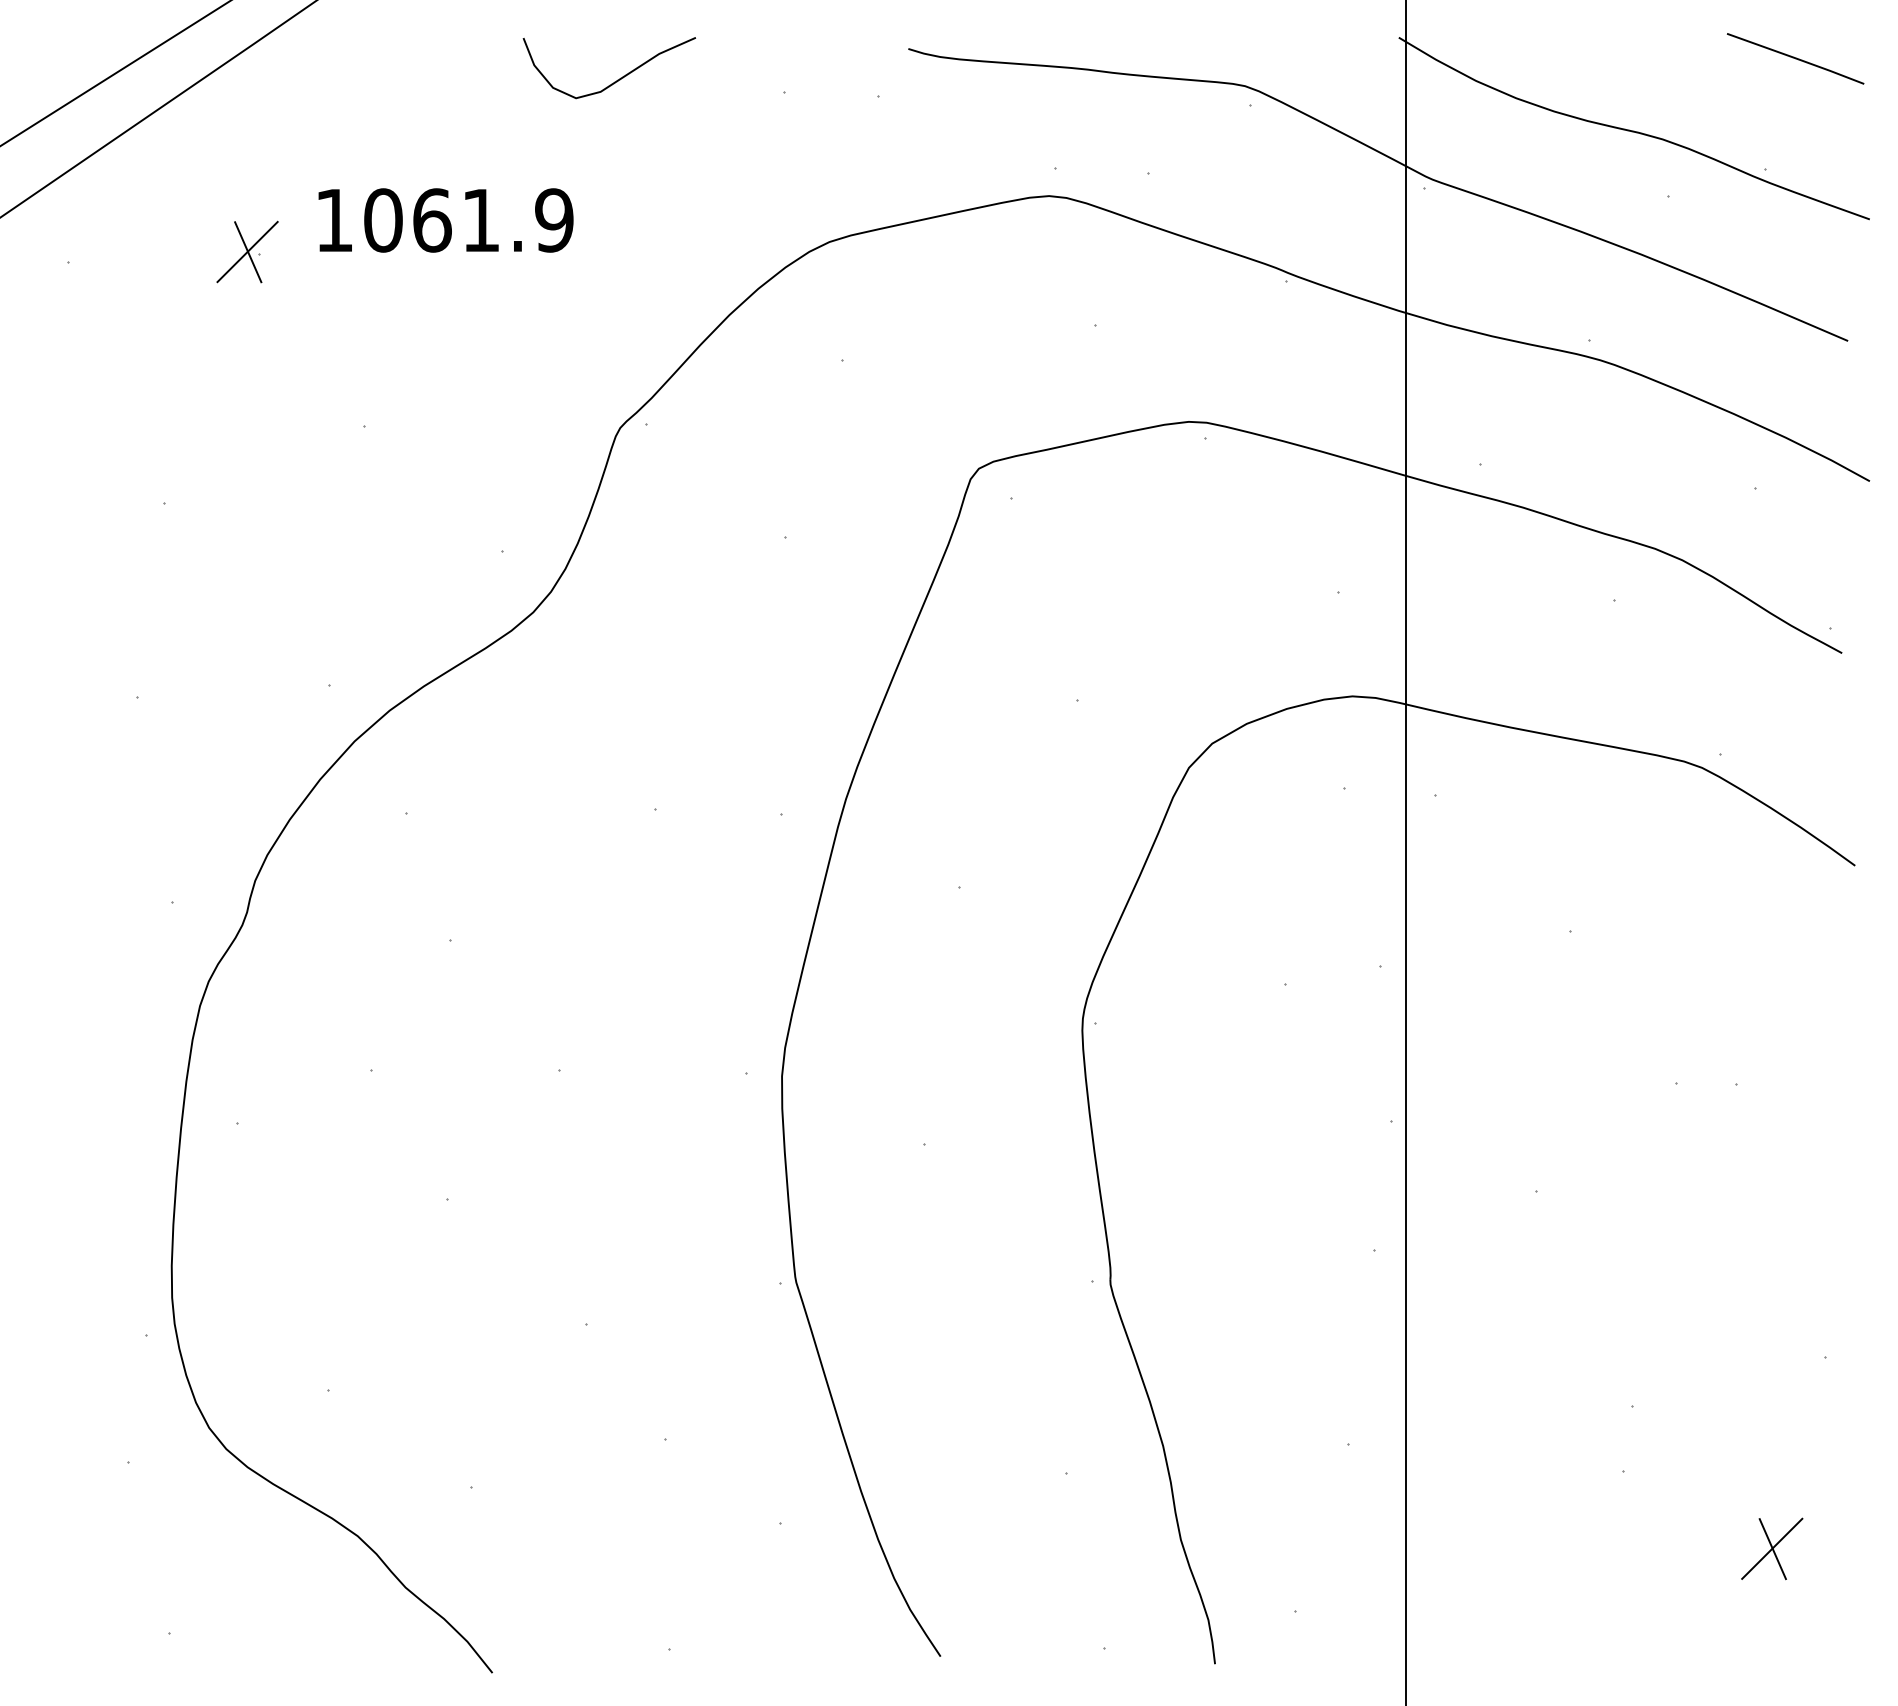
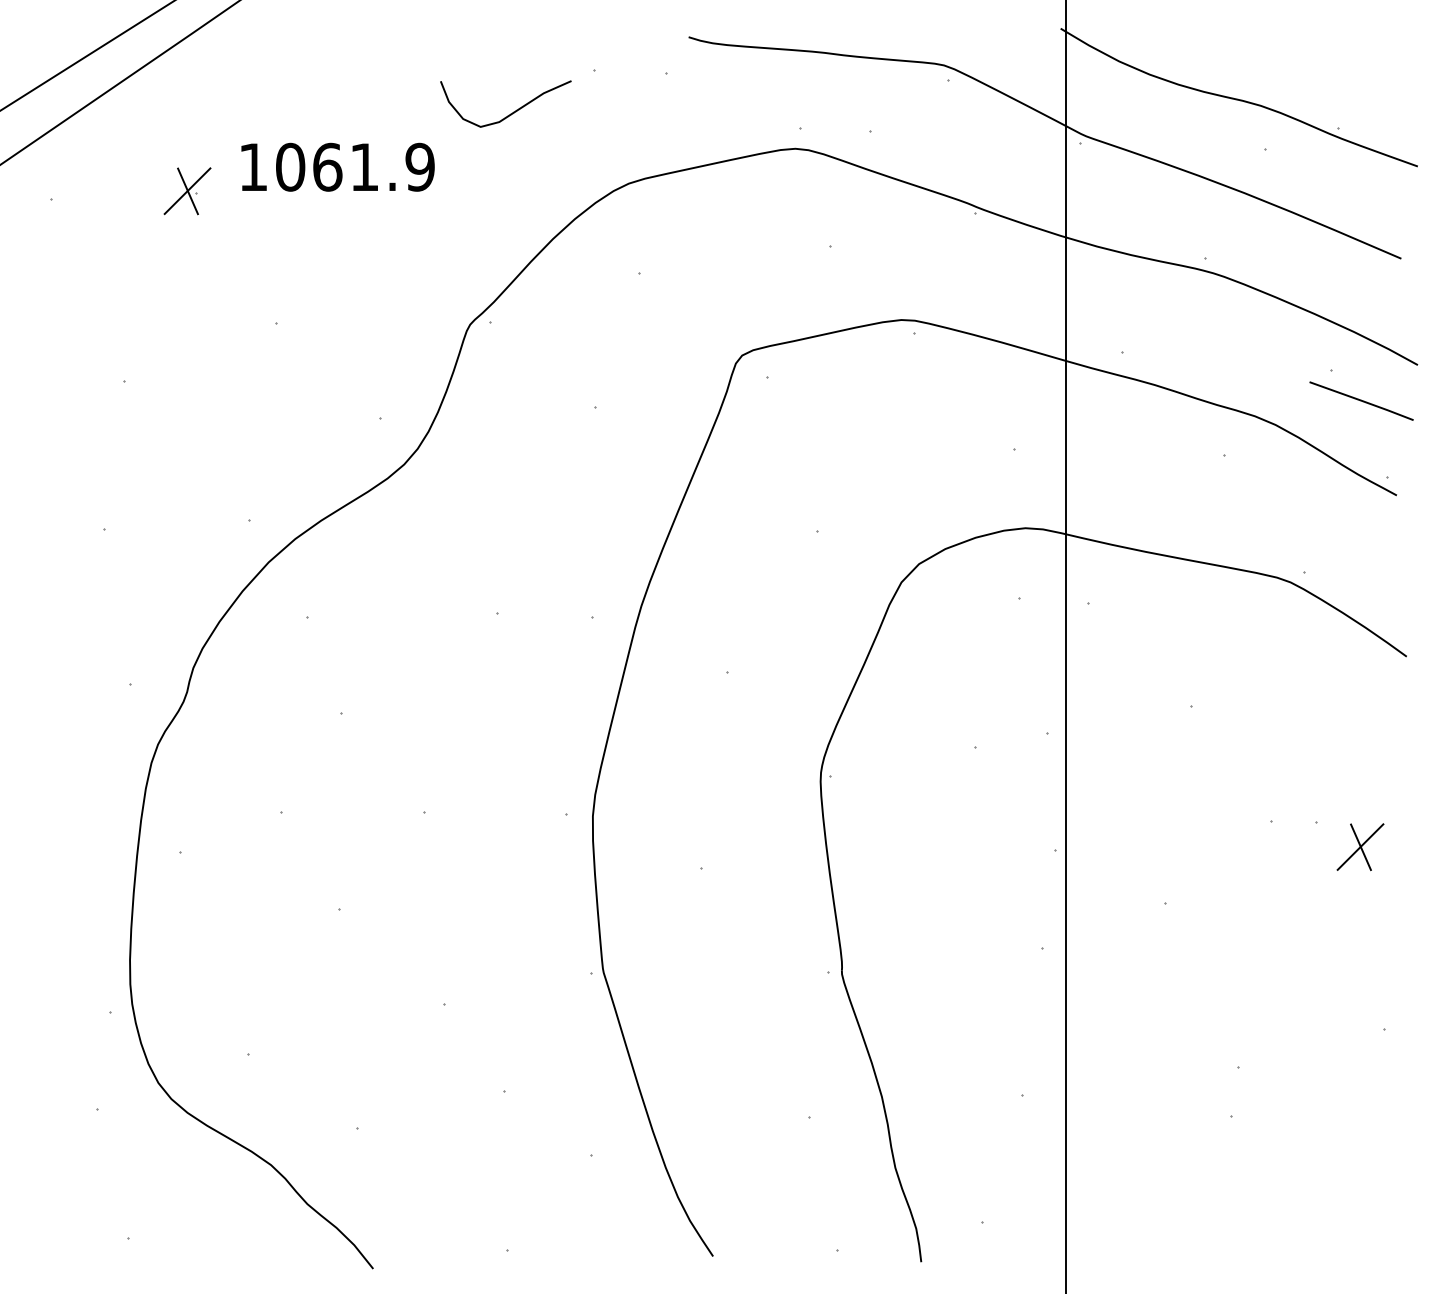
line: (1795, 58) -> (1361, 400), moved
curve: (617, 79) -> (512, 112), moved
part: (1772, 1548) -> (1360, 846), moved

